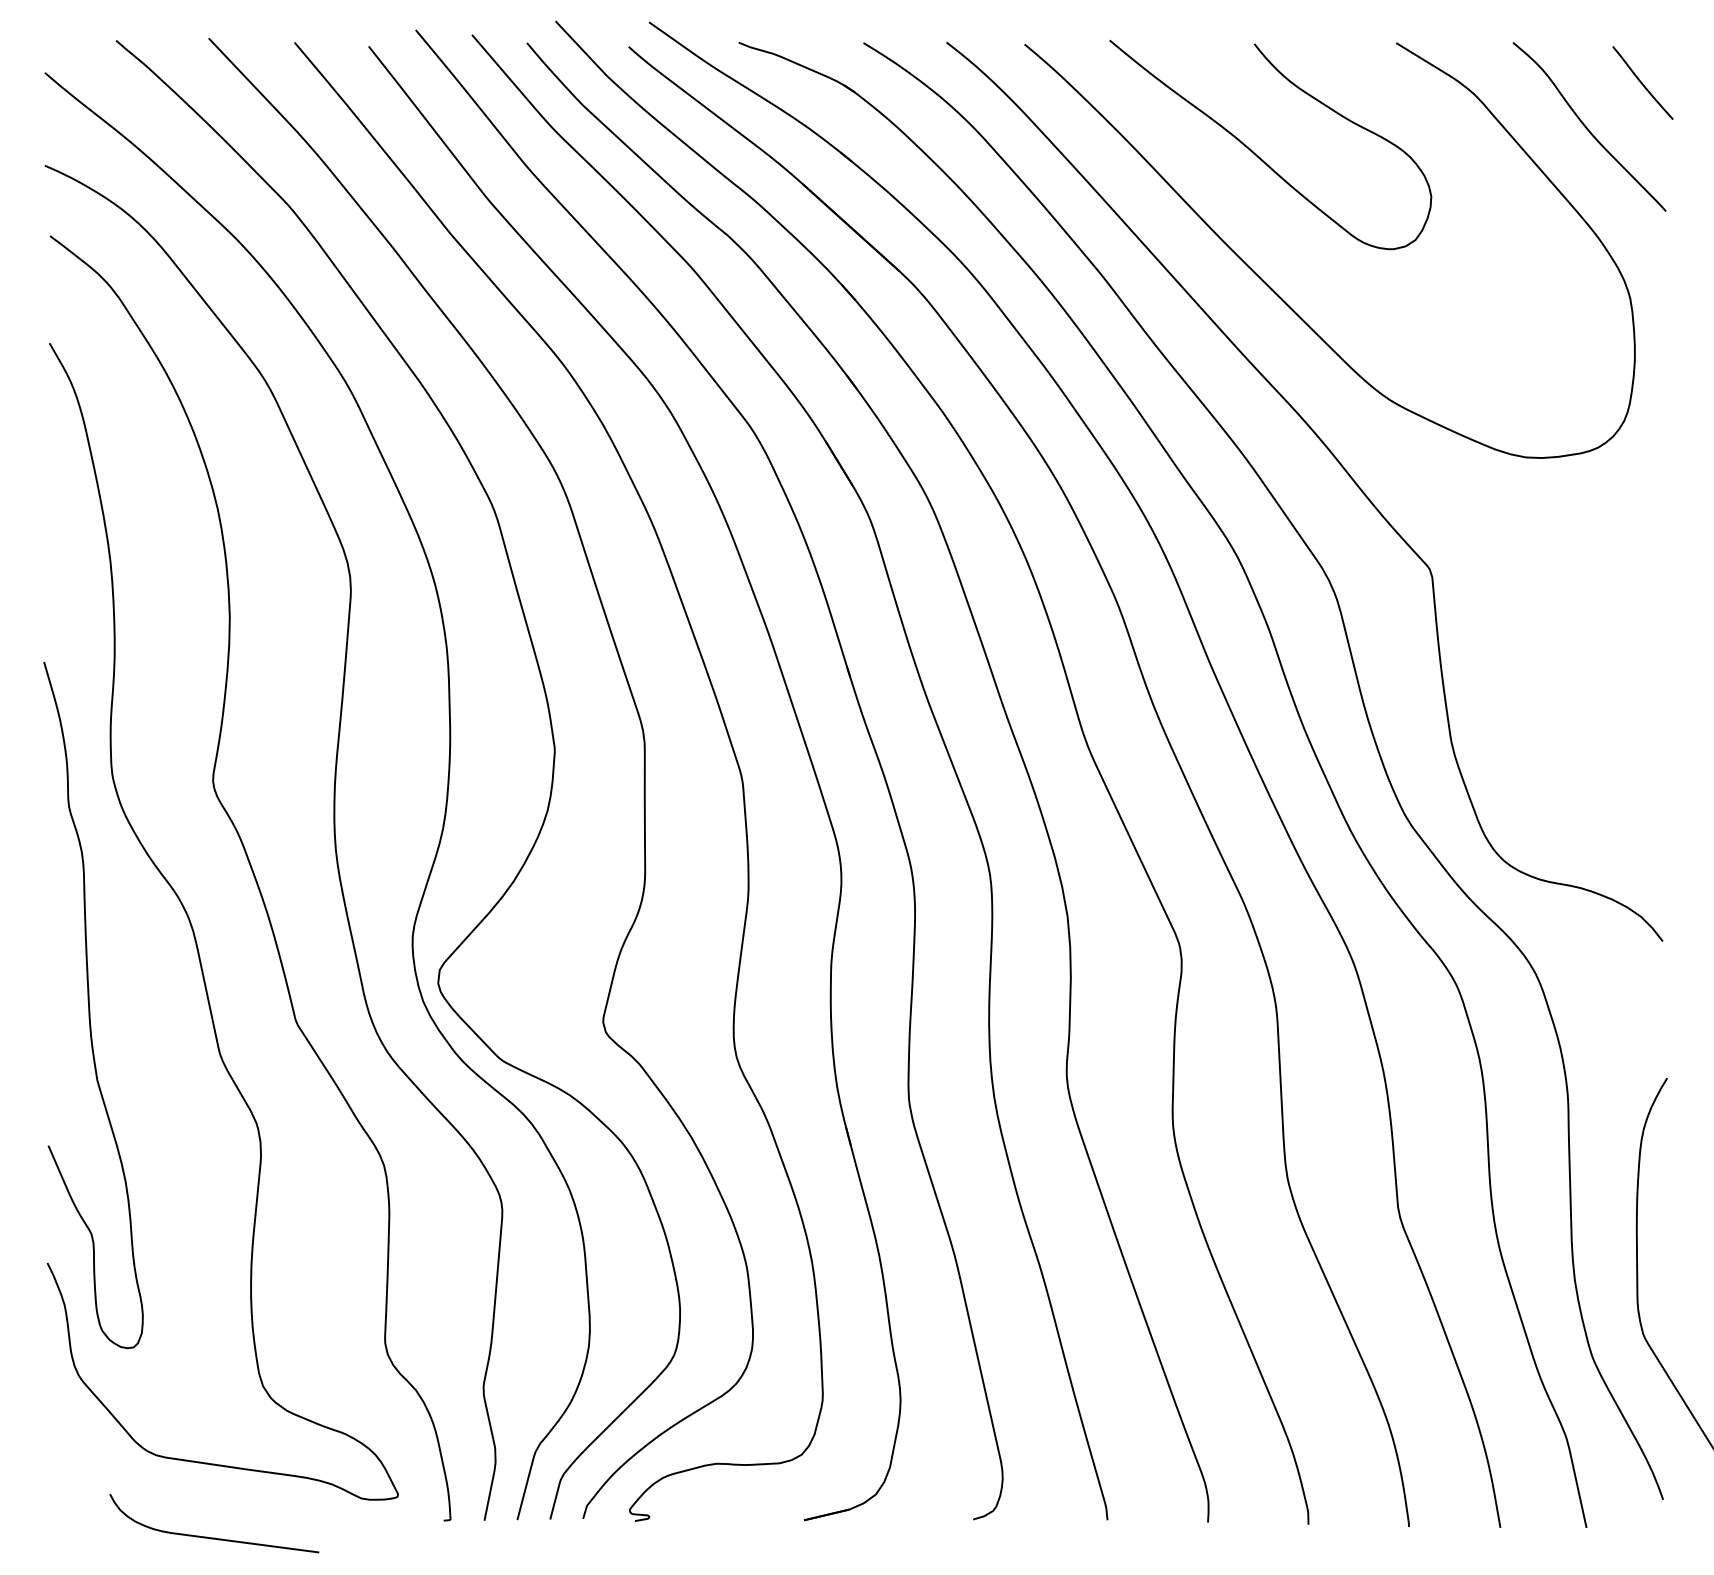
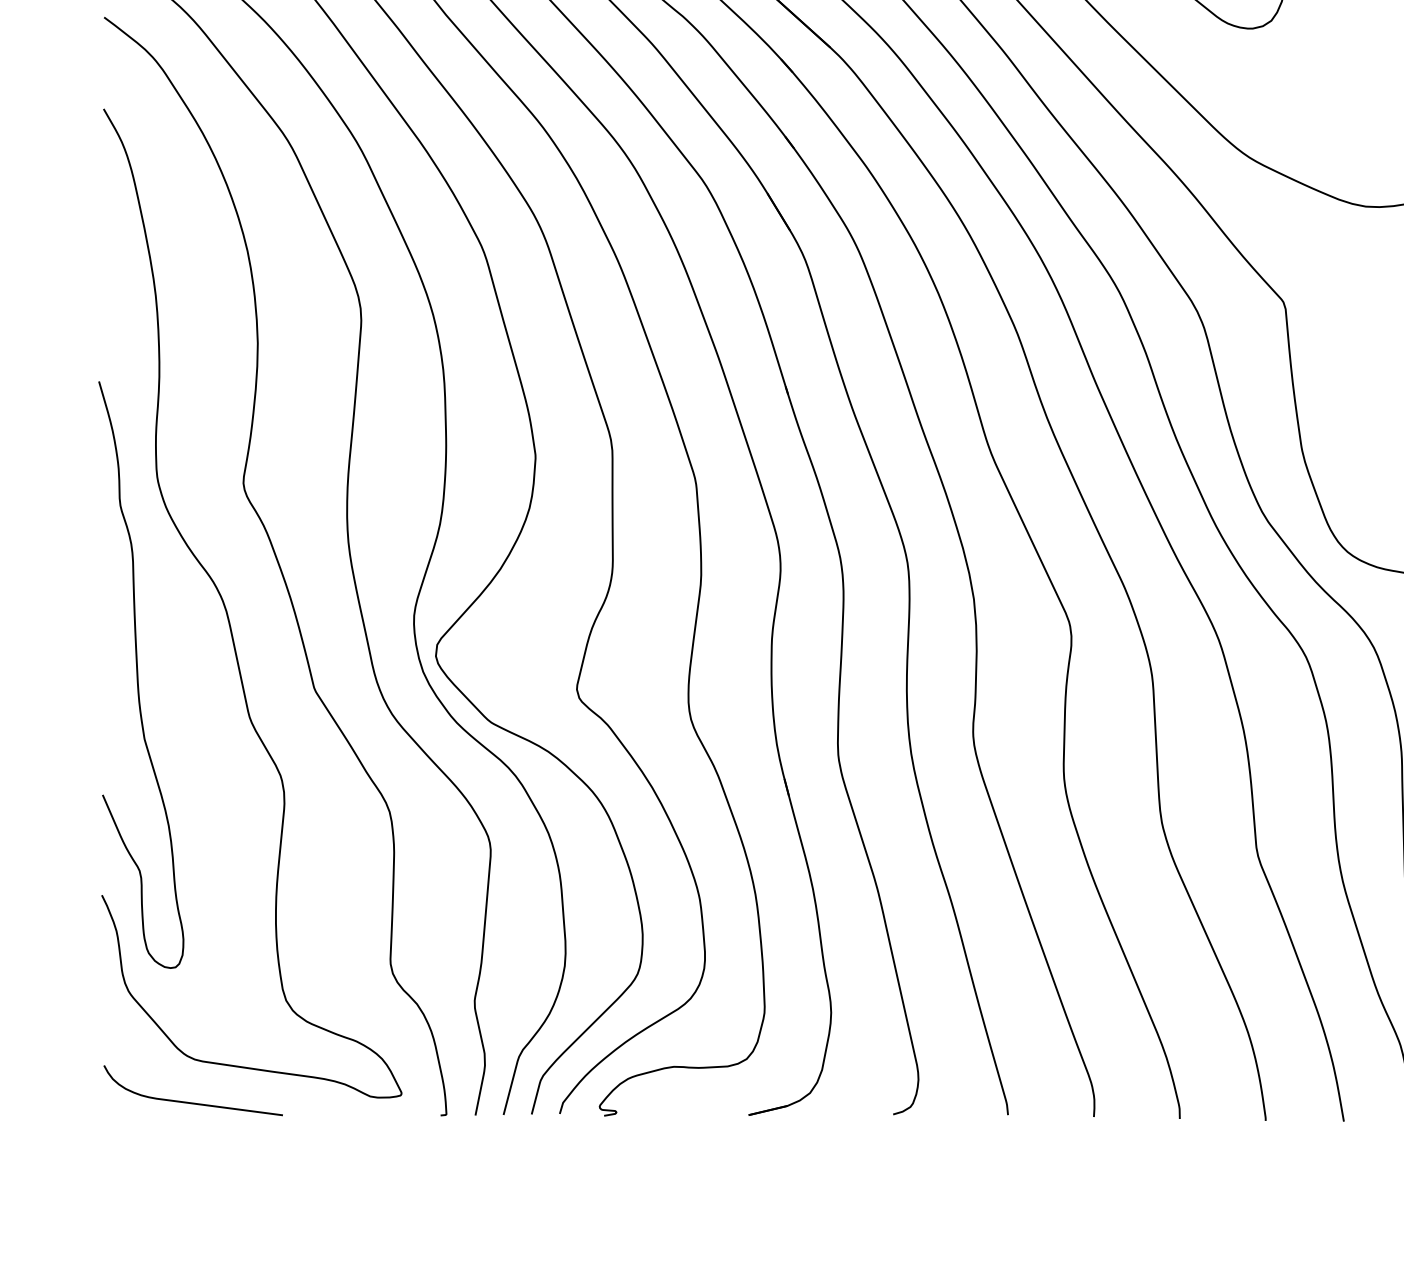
curve: (214, 1537) -> (193, 1102), moved

